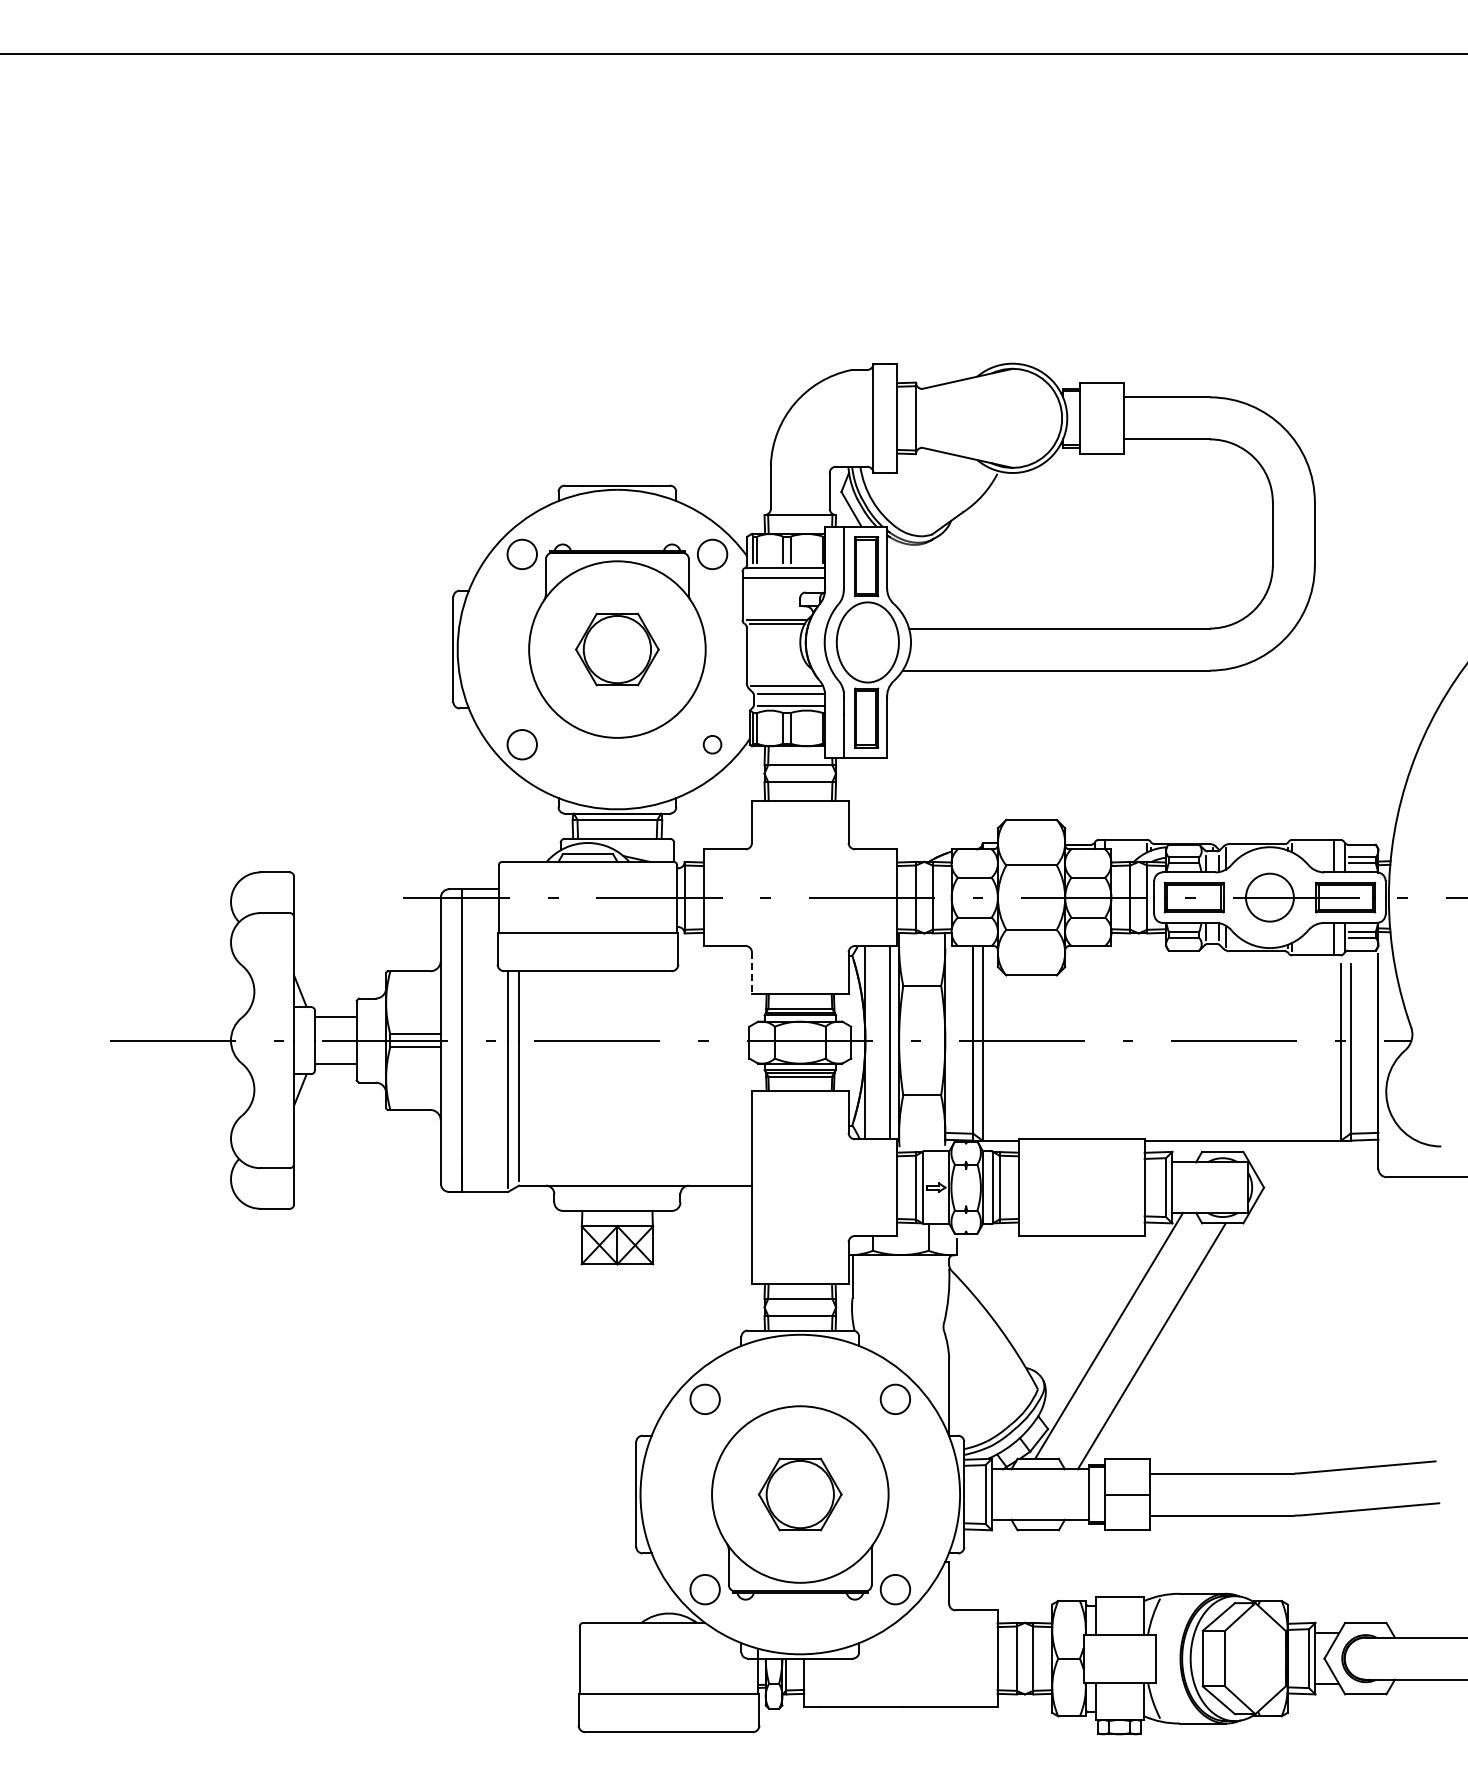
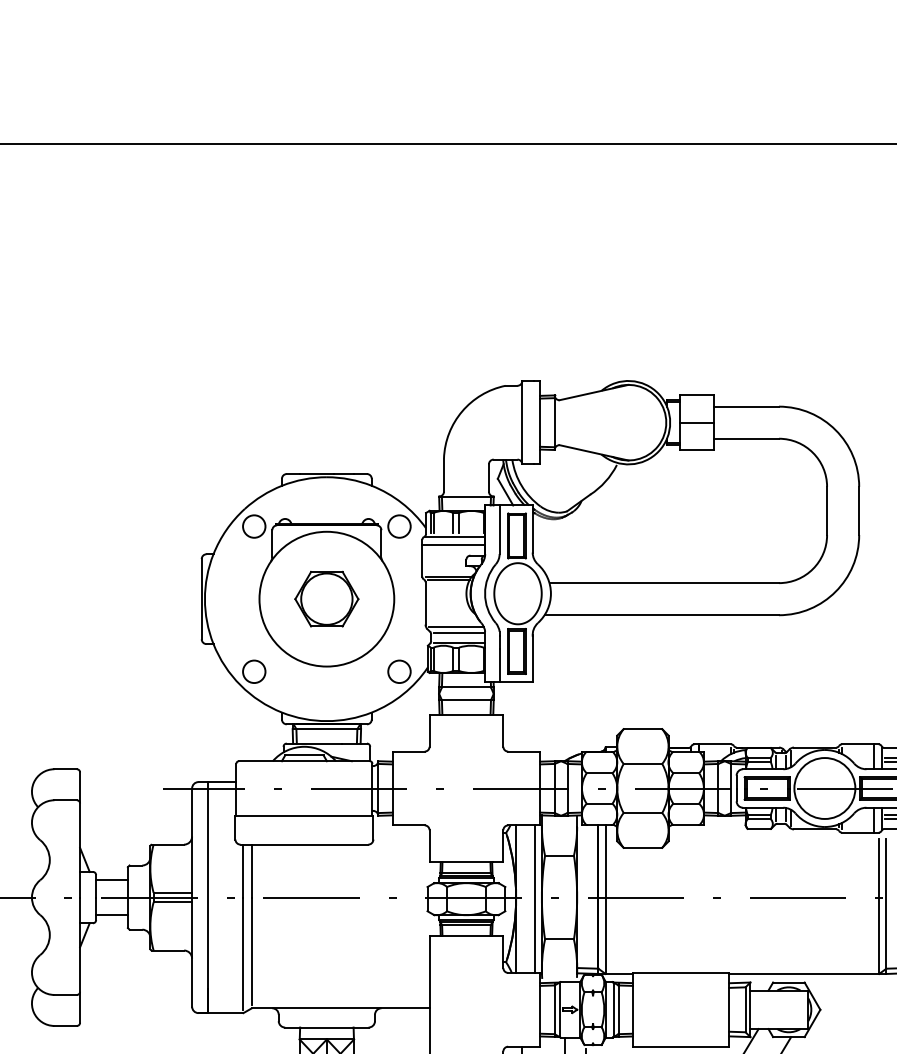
line: (1101, 418) -> (696, 422), added
circle: (712, 744) -> (399, 671), size x1.67
circle: (1269, 897) -> (824, 788), size x1.67
line: (751, 973) -> (429, 846), dashed -> solid

